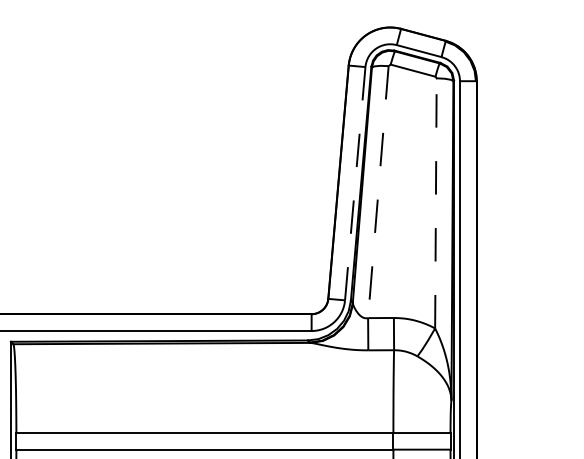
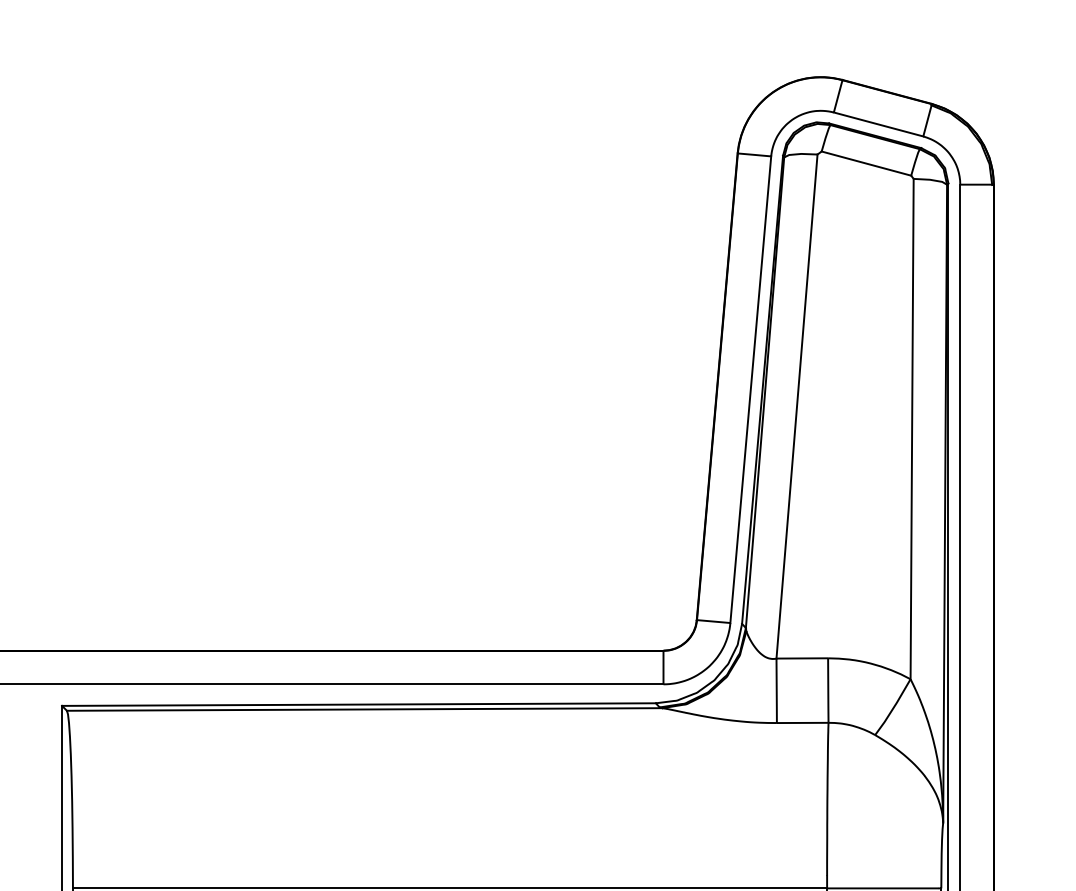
line: (355, 184) -> (751, 391), dashed -> solid
line: (378, 192) -> (797, 407), dashed -> solid
line: (435, 202) -> (911, 427), dashed -> solid

